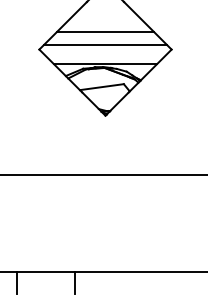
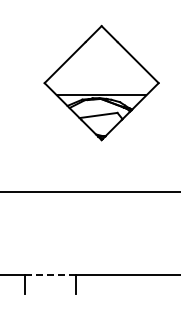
line: (105, 31) -> (101, 67), removed
line: (105, 45) -> (101, 79), removed
line: (46, 271) -> (50, 274), solid -> dashed

